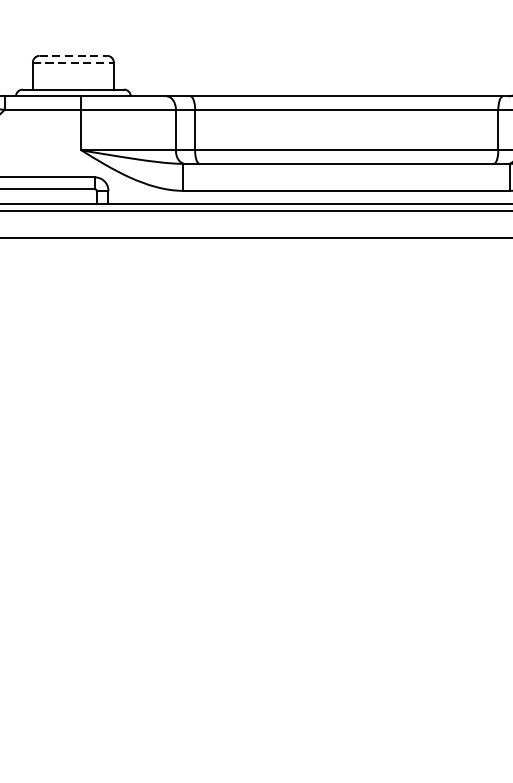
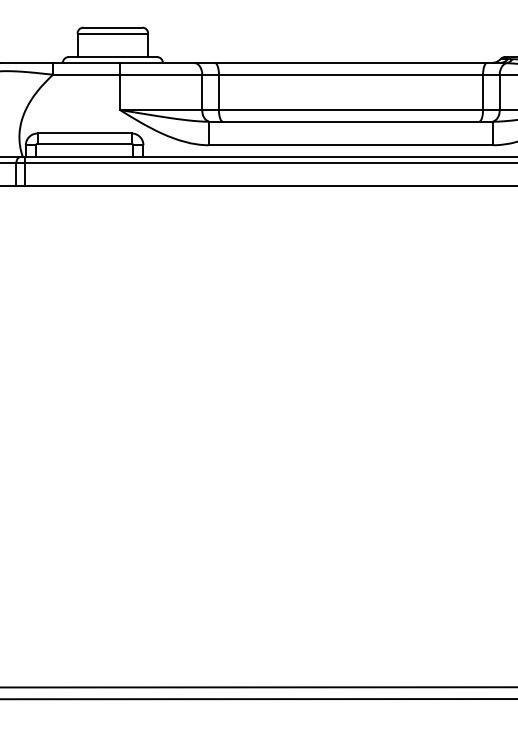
line: (74, 55) -> (113, 27), dashed -> solid
line: (74, 62) -> (113, 33), dashed -> solid

